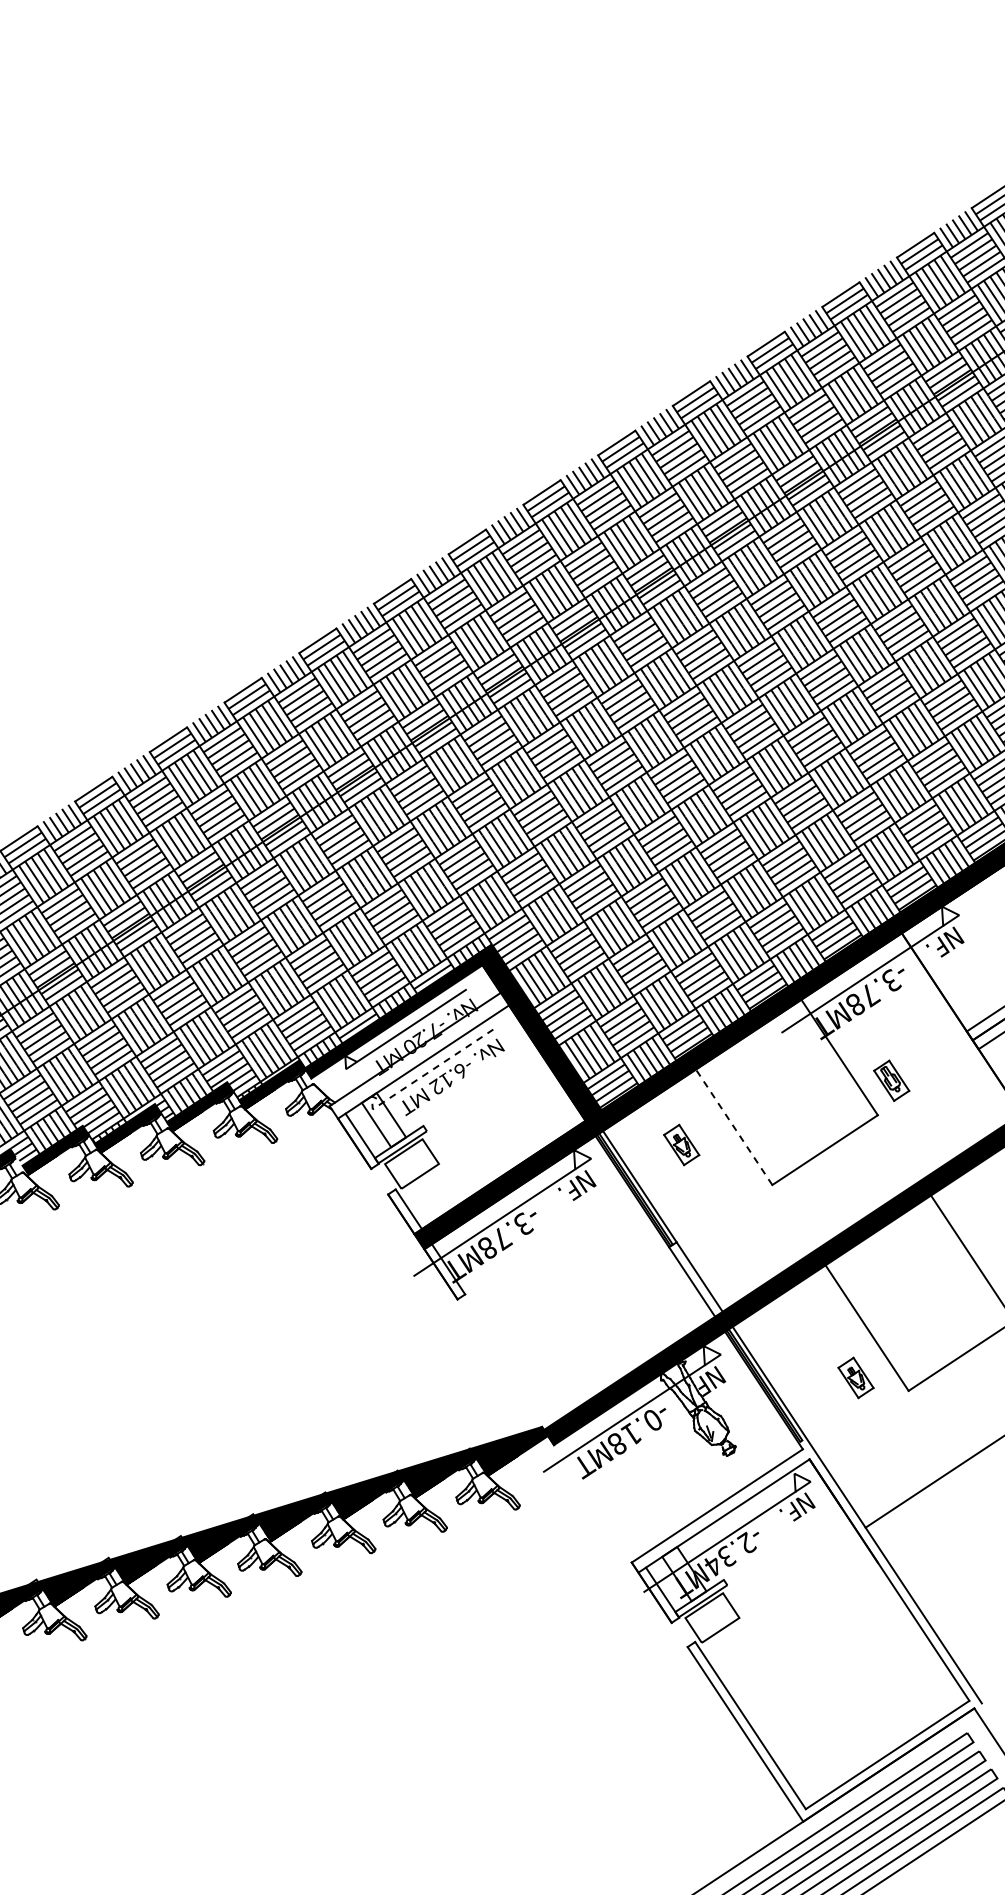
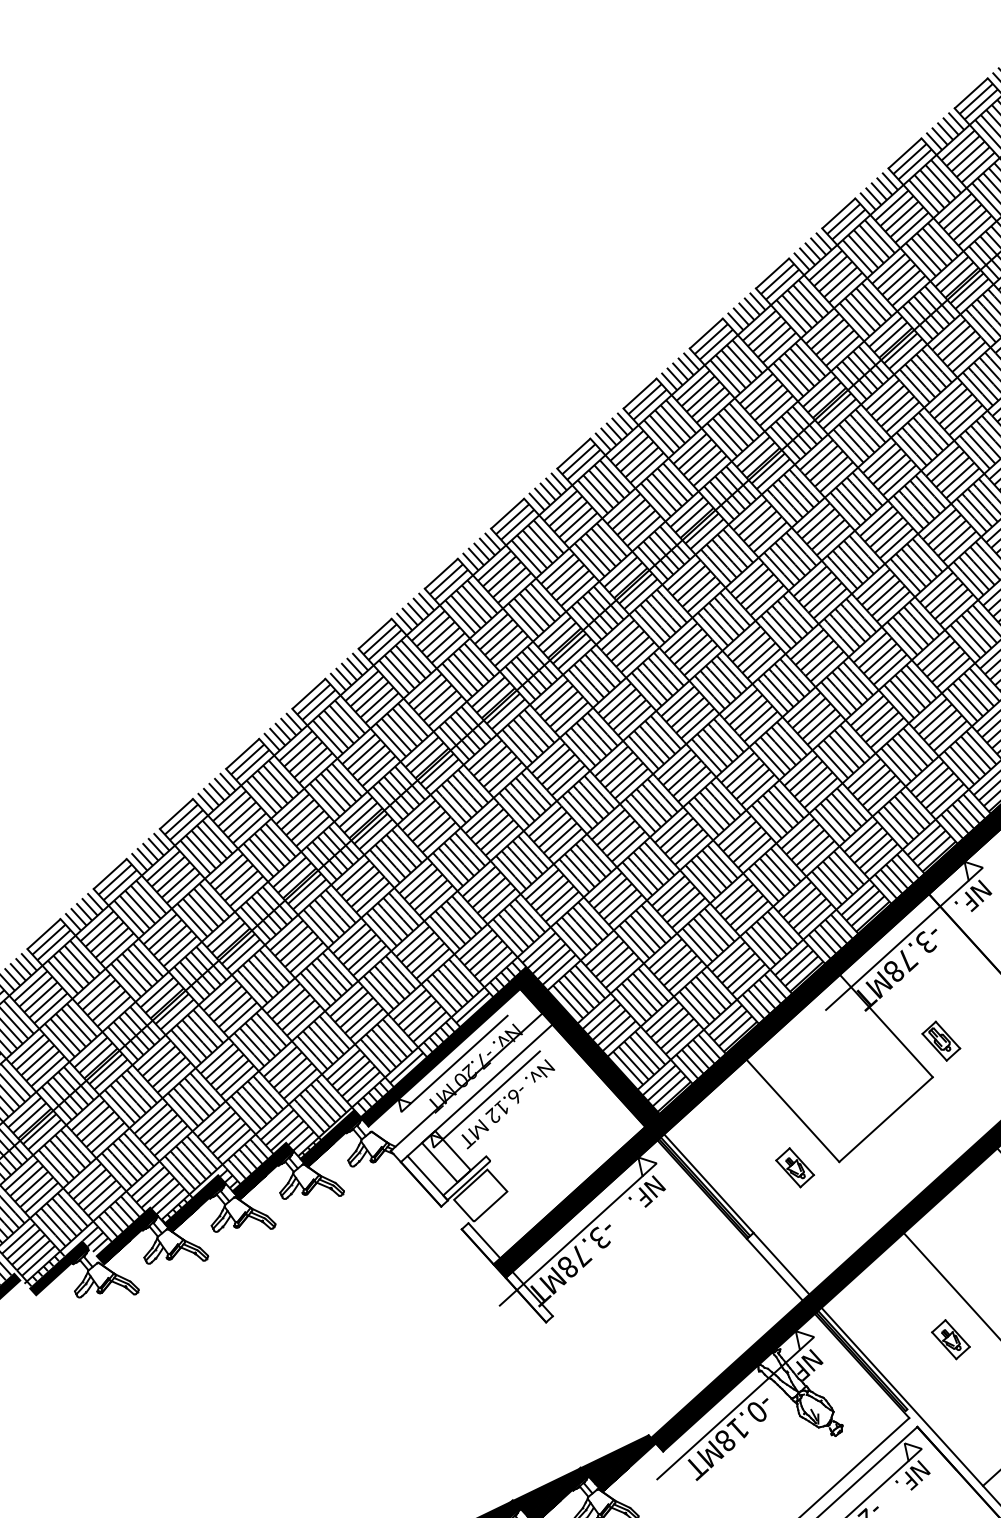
line: (420, 1078) -> (476, 1110), dashed -> solid
line: (733, 1126) -> (792, 1110), dashed -> solid
part: (681, 1144) -> (794, 1167), moved

